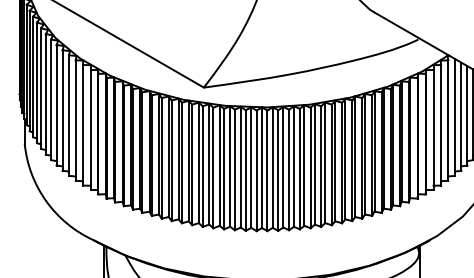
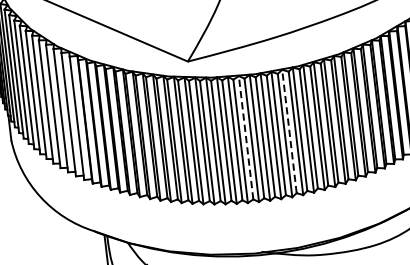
line: (293, 166) -> (289, 131), solid -> dashed
line: (251, 167) -> (246, 137), solid -> dashed

